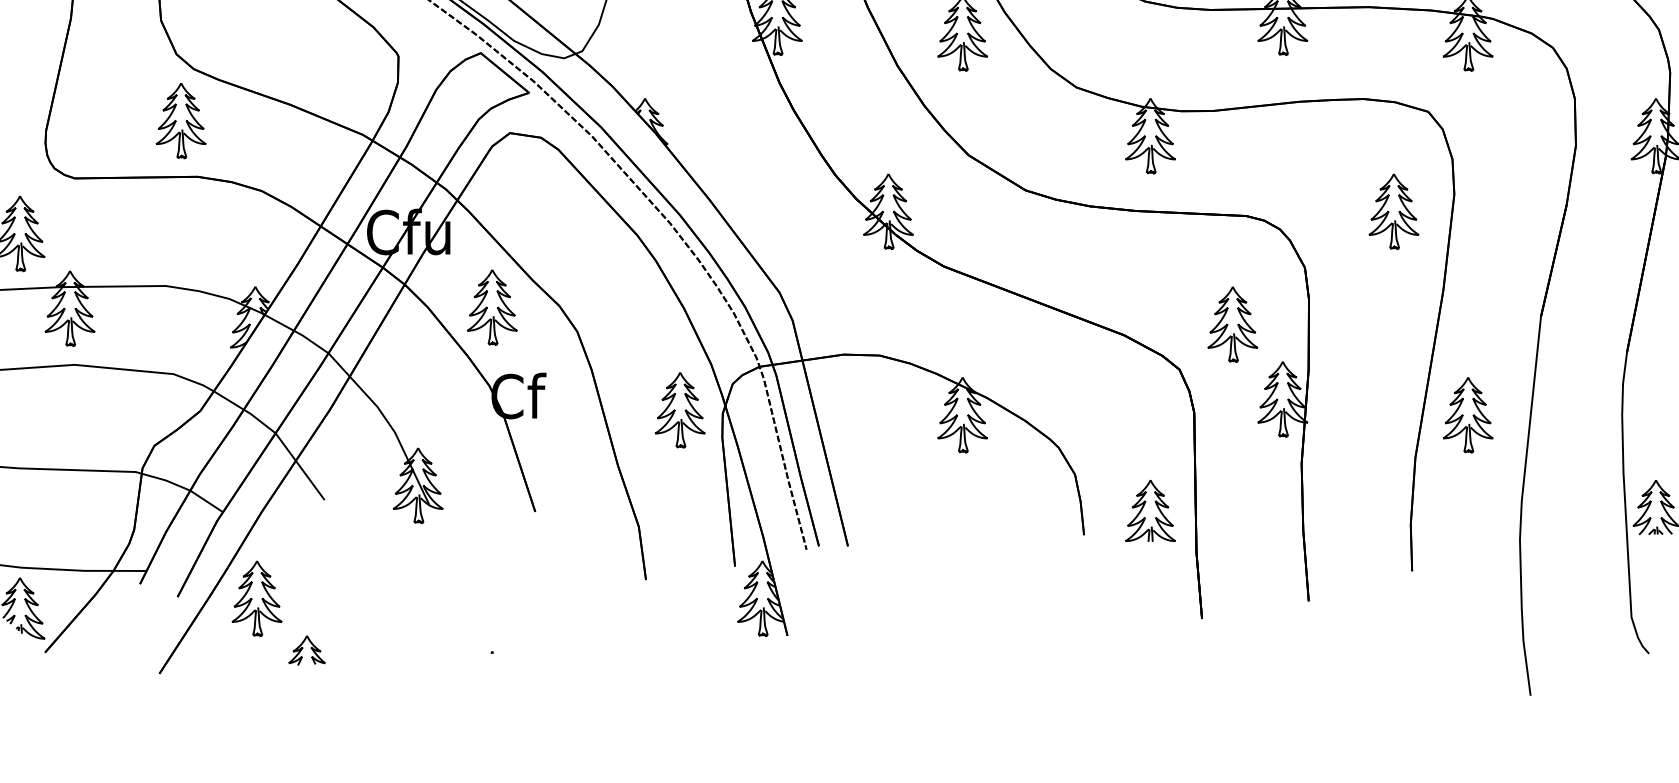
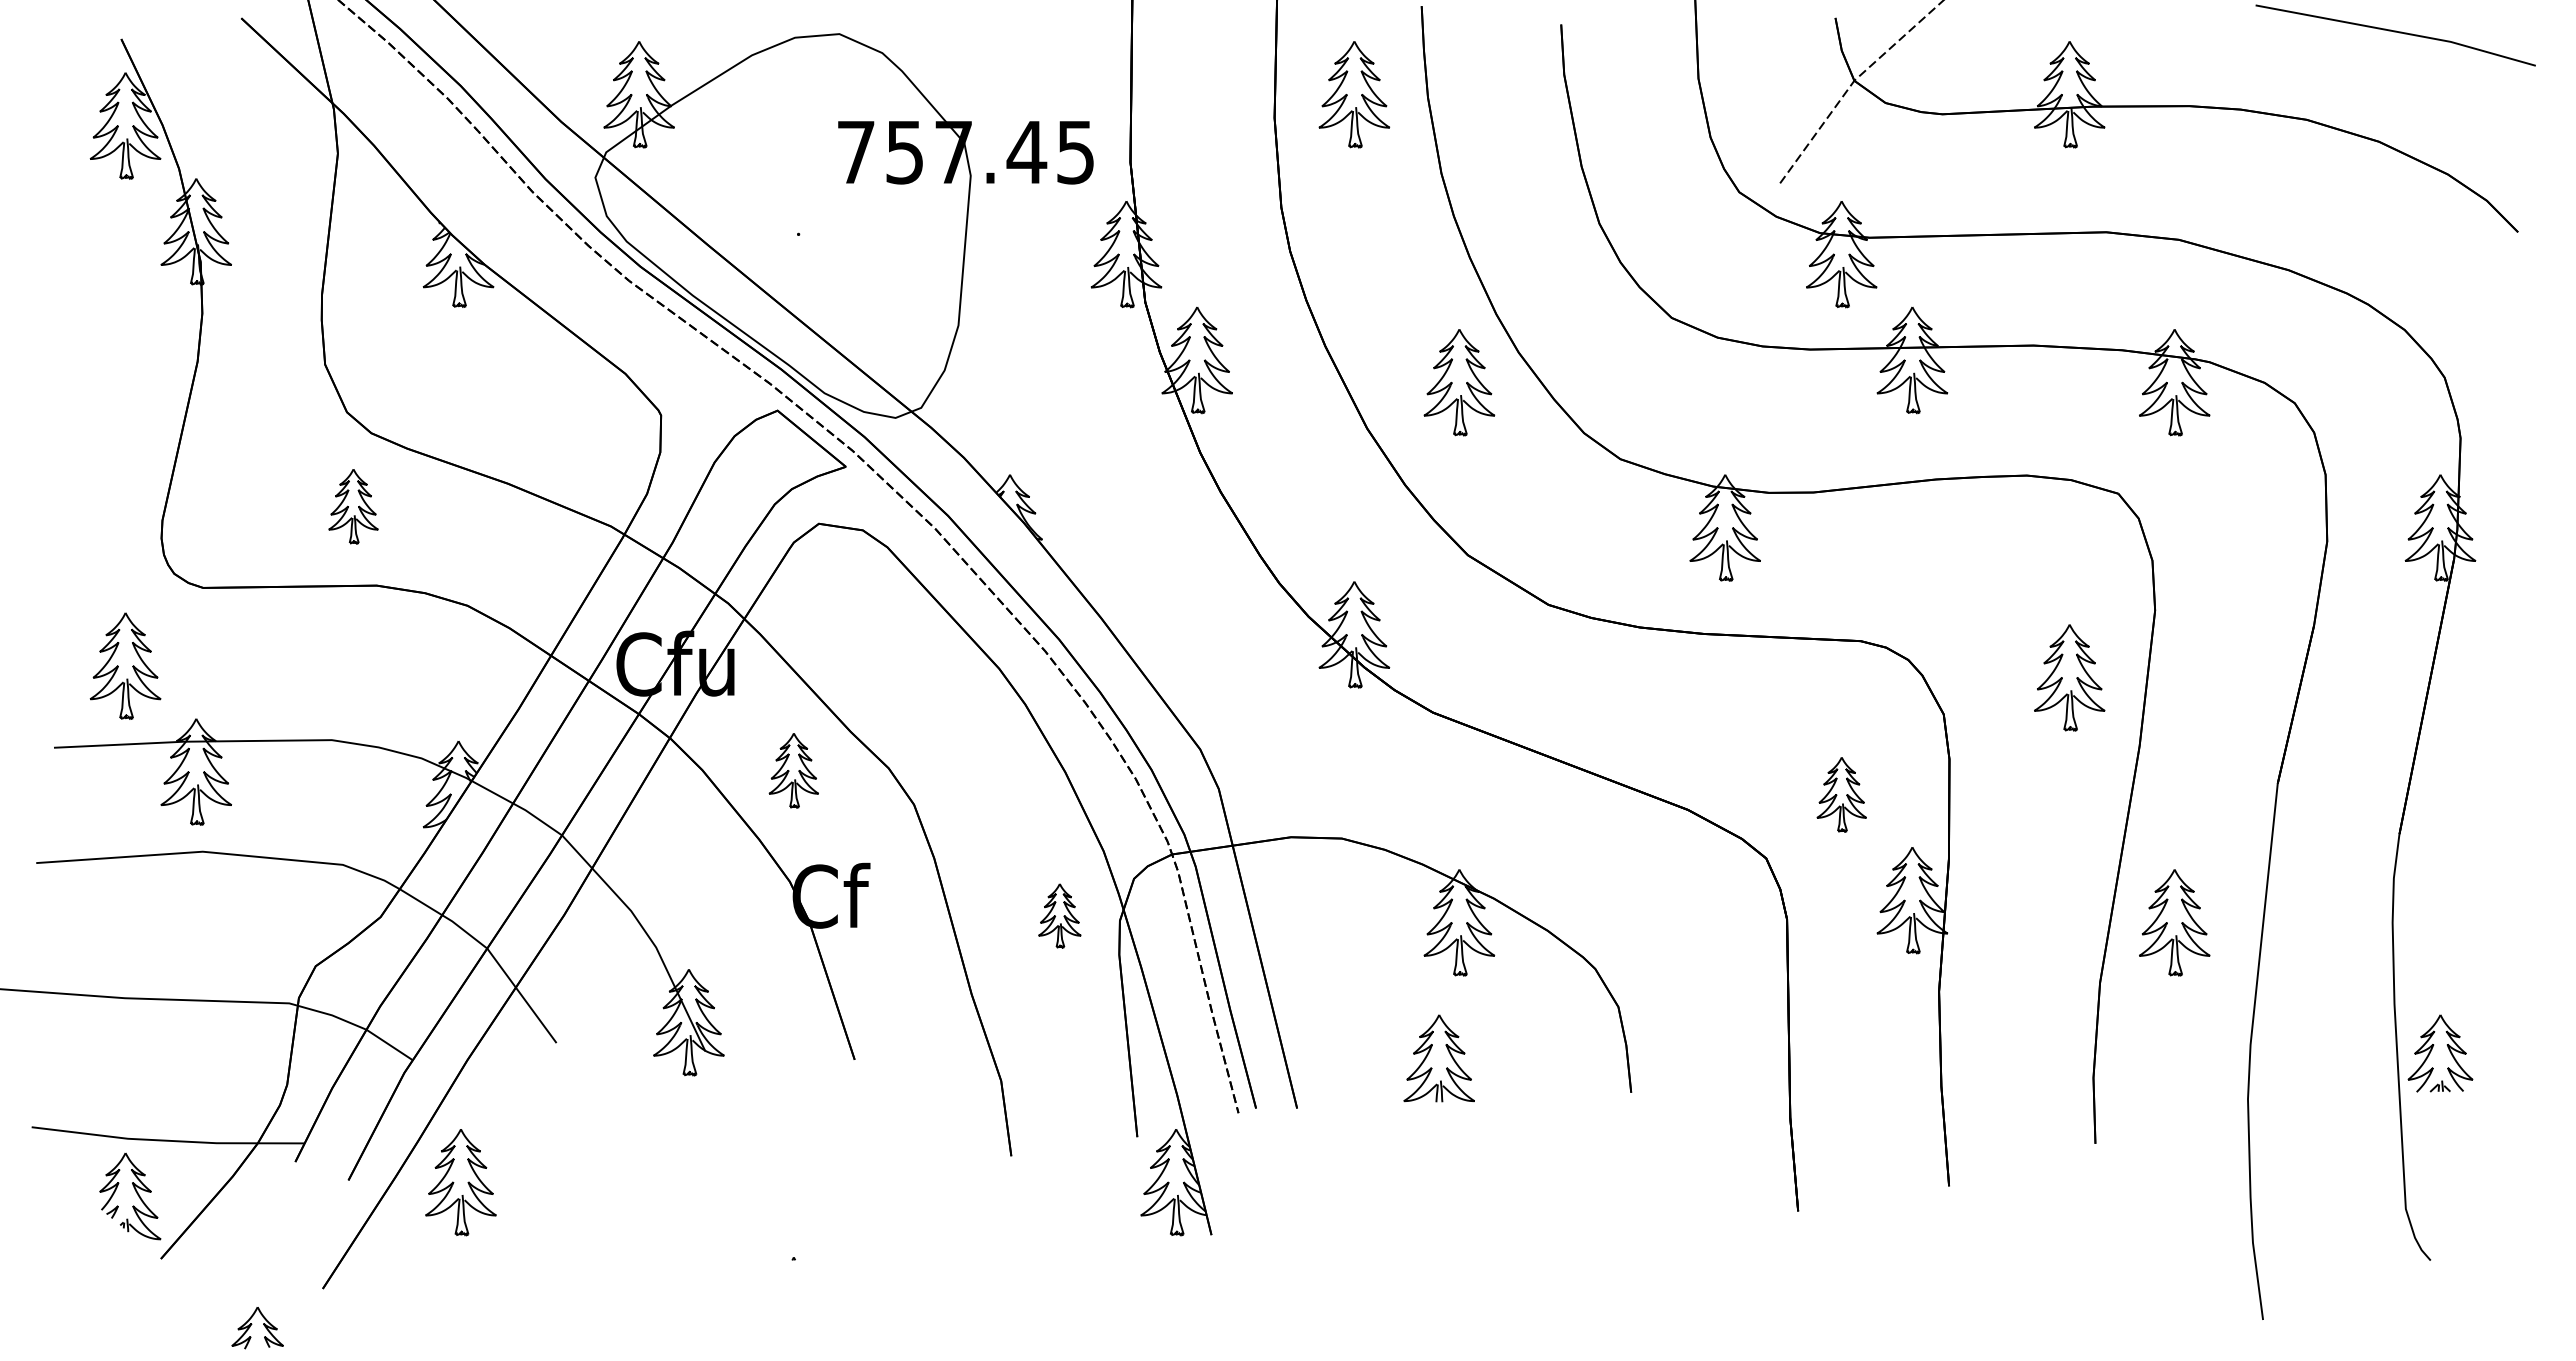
part: (181, 120) -> (353, 506), size x0.7
part: (1393, 211) -> (2069, 677), moved
part: (492, 307) -> (793, 770), size x0.7
part: (1232, 324) -> (1841, 794), size x0.7
part: (680, 409) -> (1059, 915), size x0.6
part: (1143, 507) -> (1429, 1053), moved
part: (303, 648) -> (252, 1324), moved

